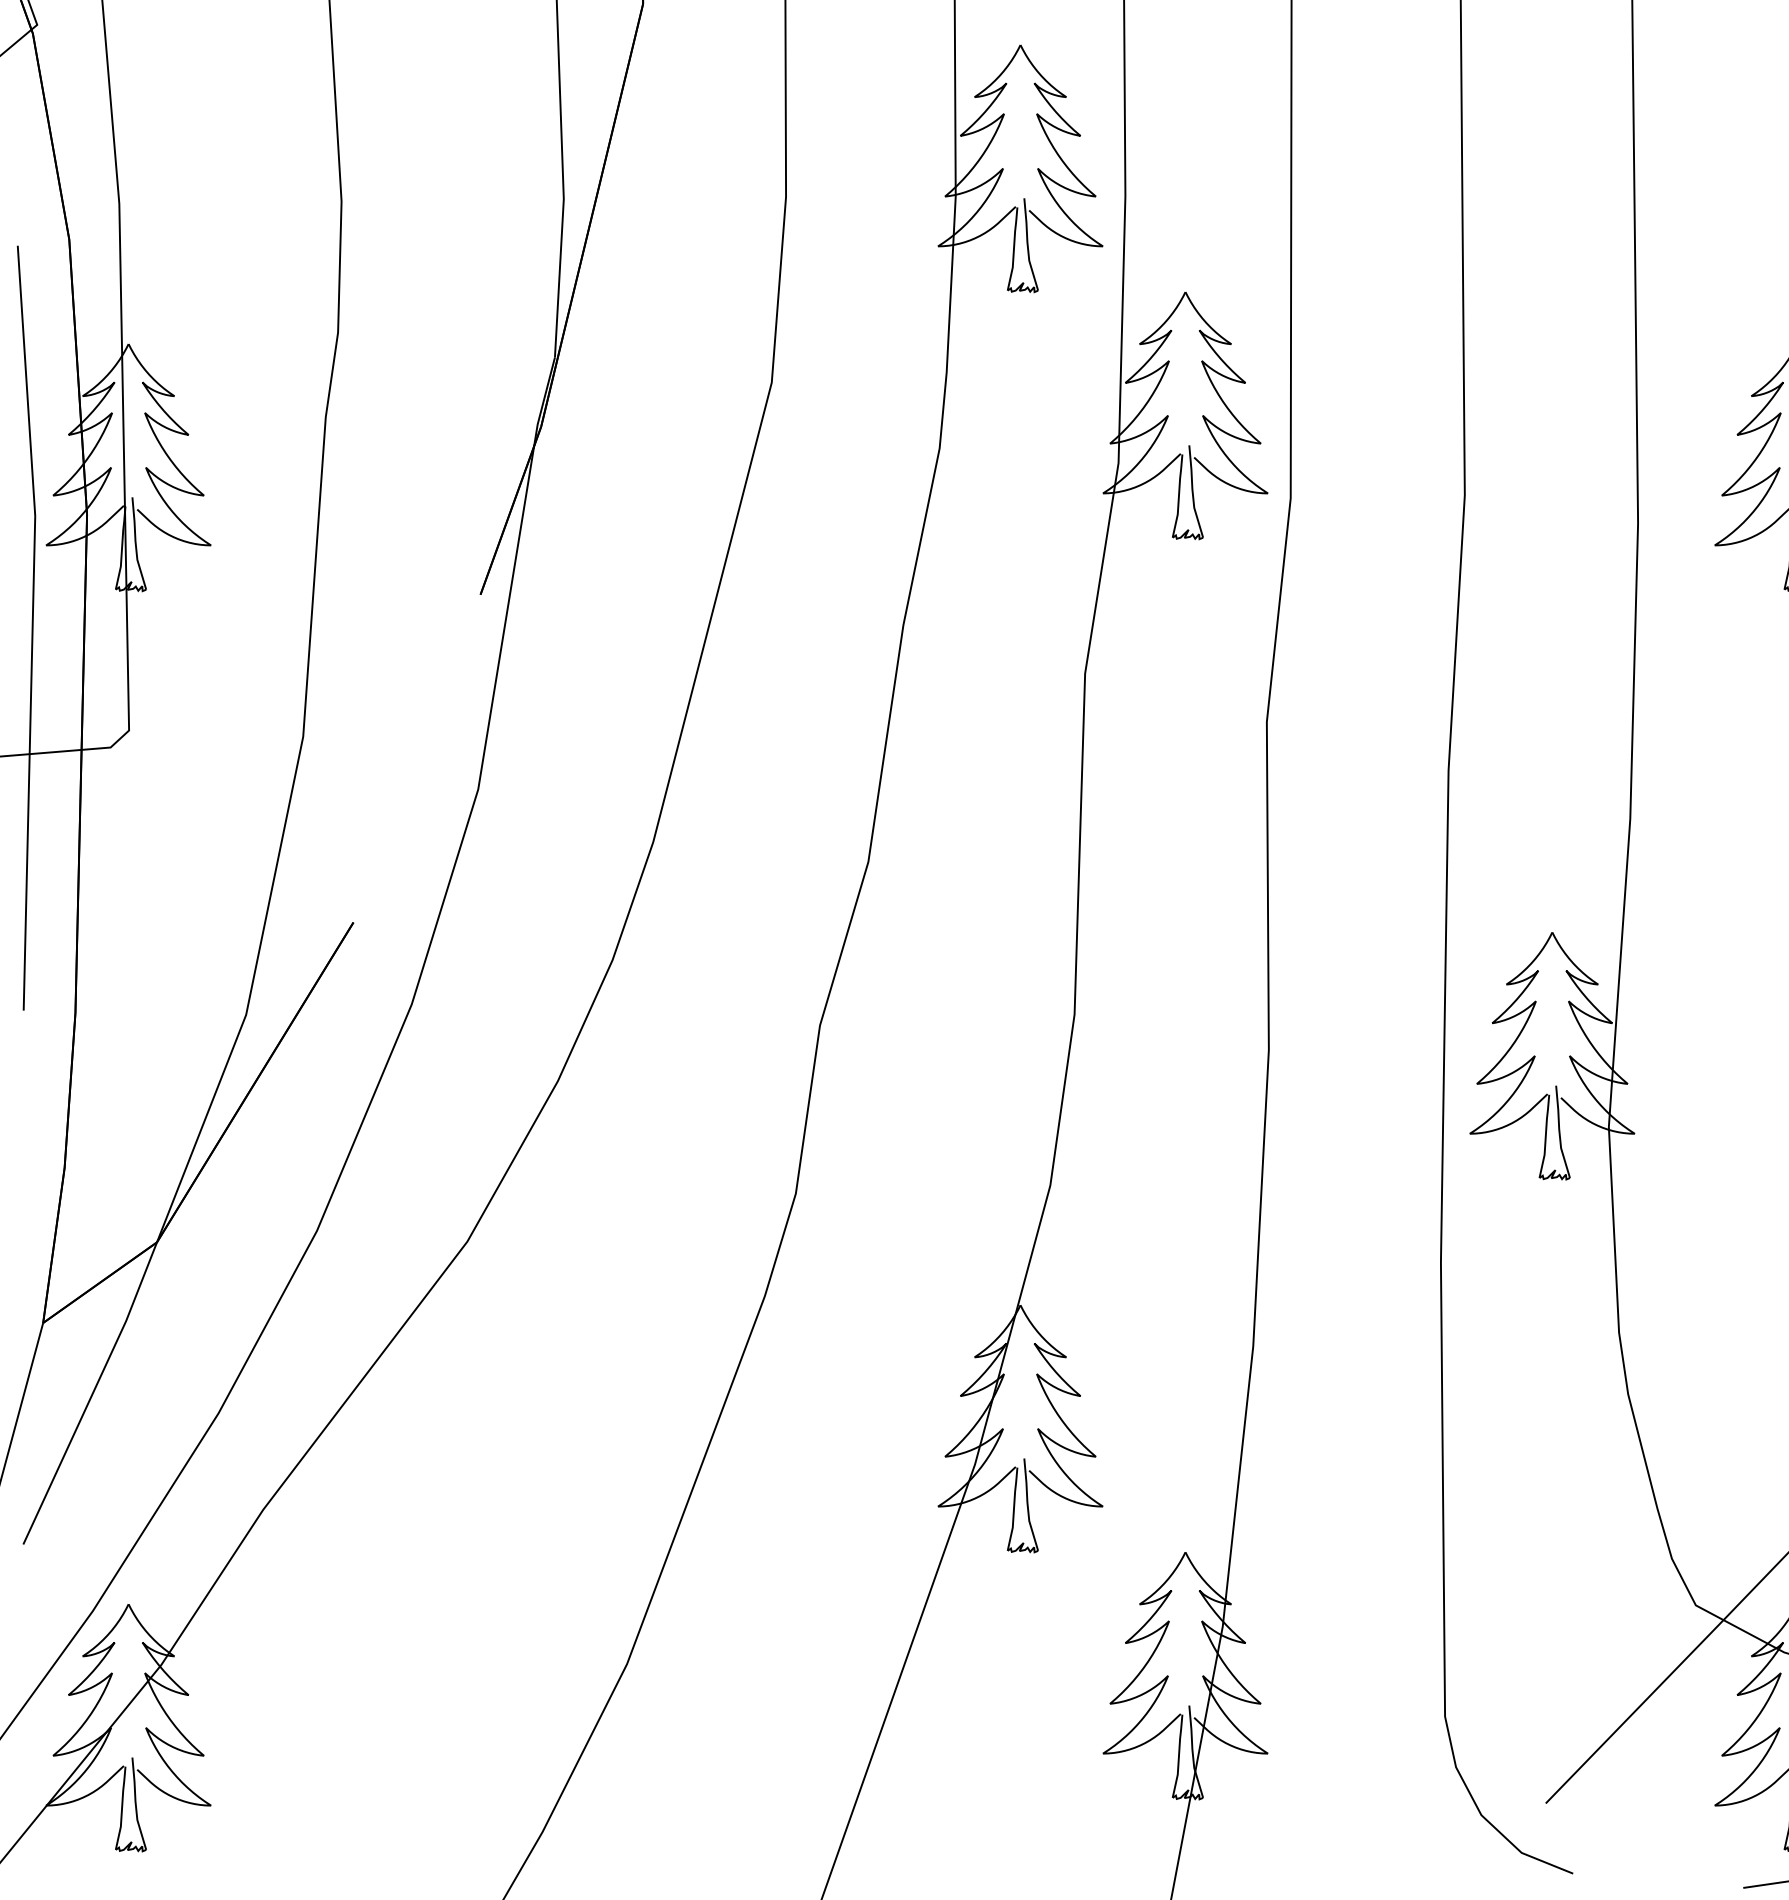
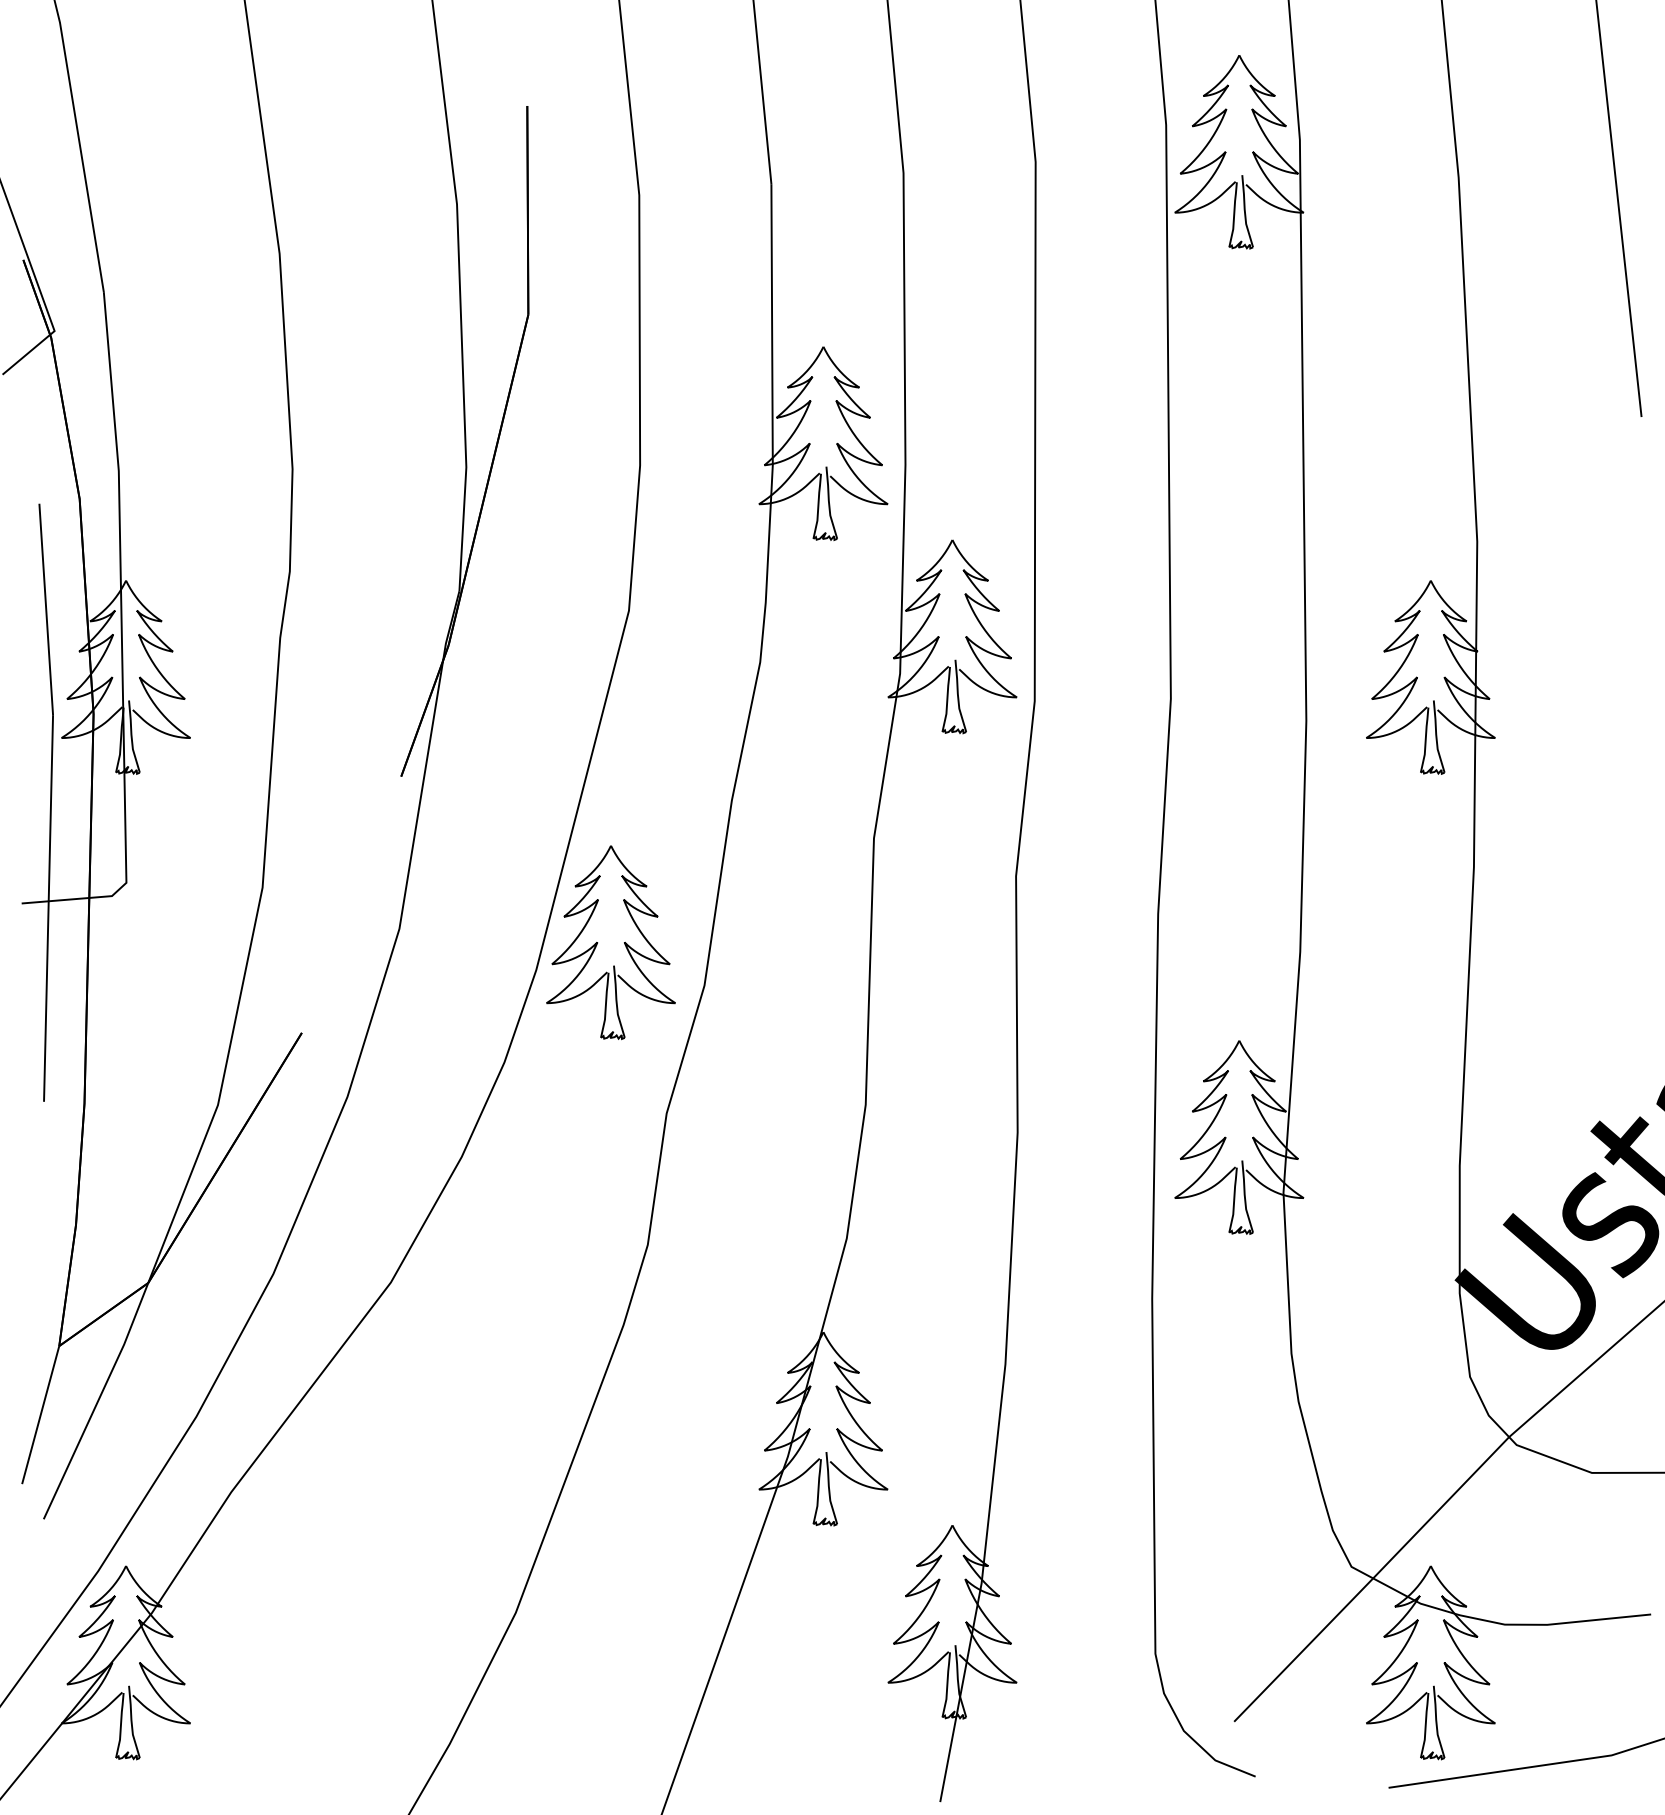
part: (732, 806) -> (598, 942), added

